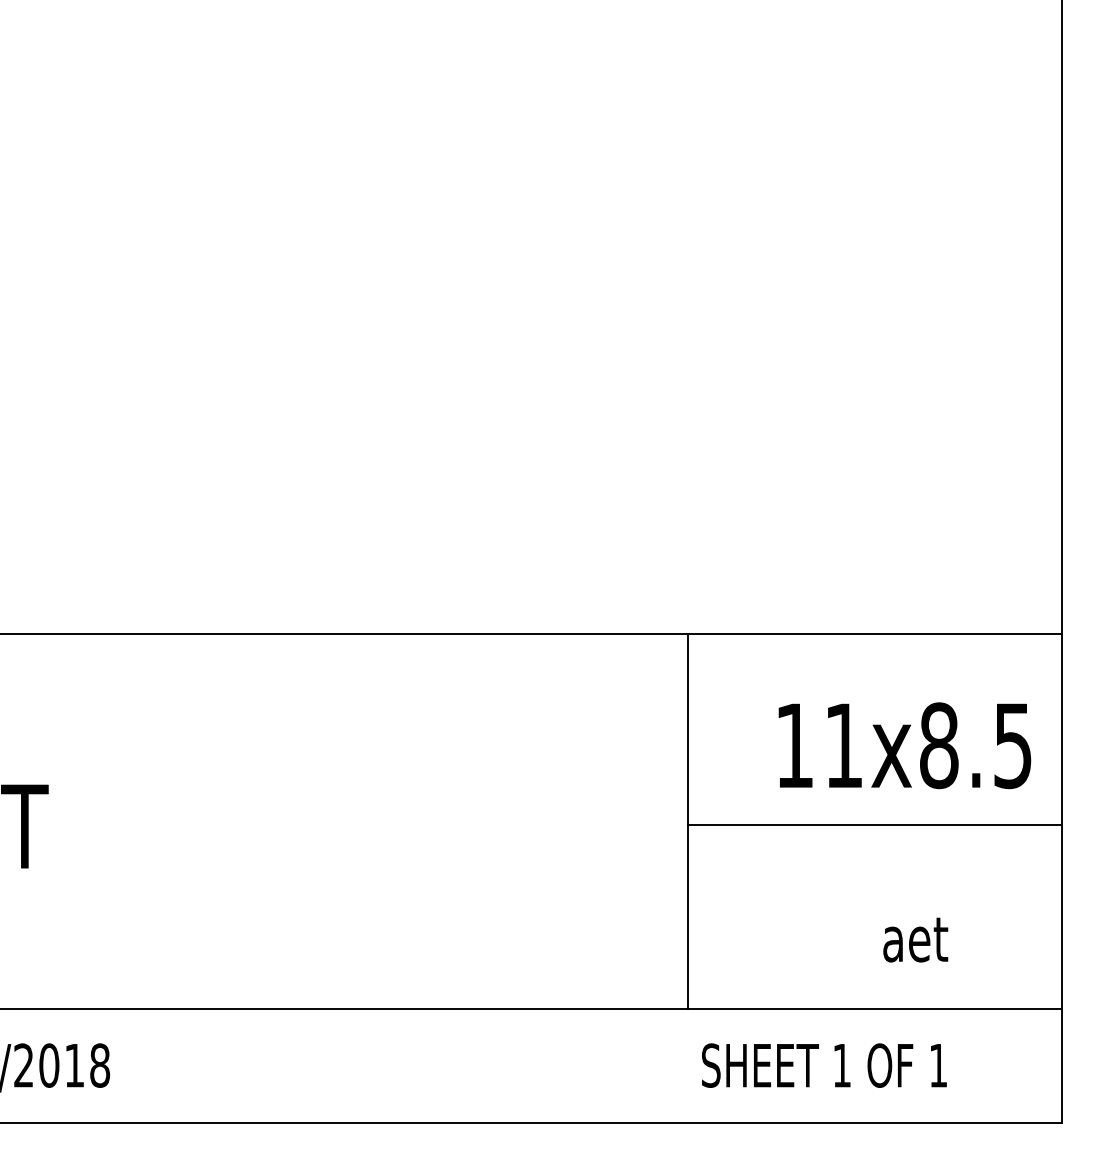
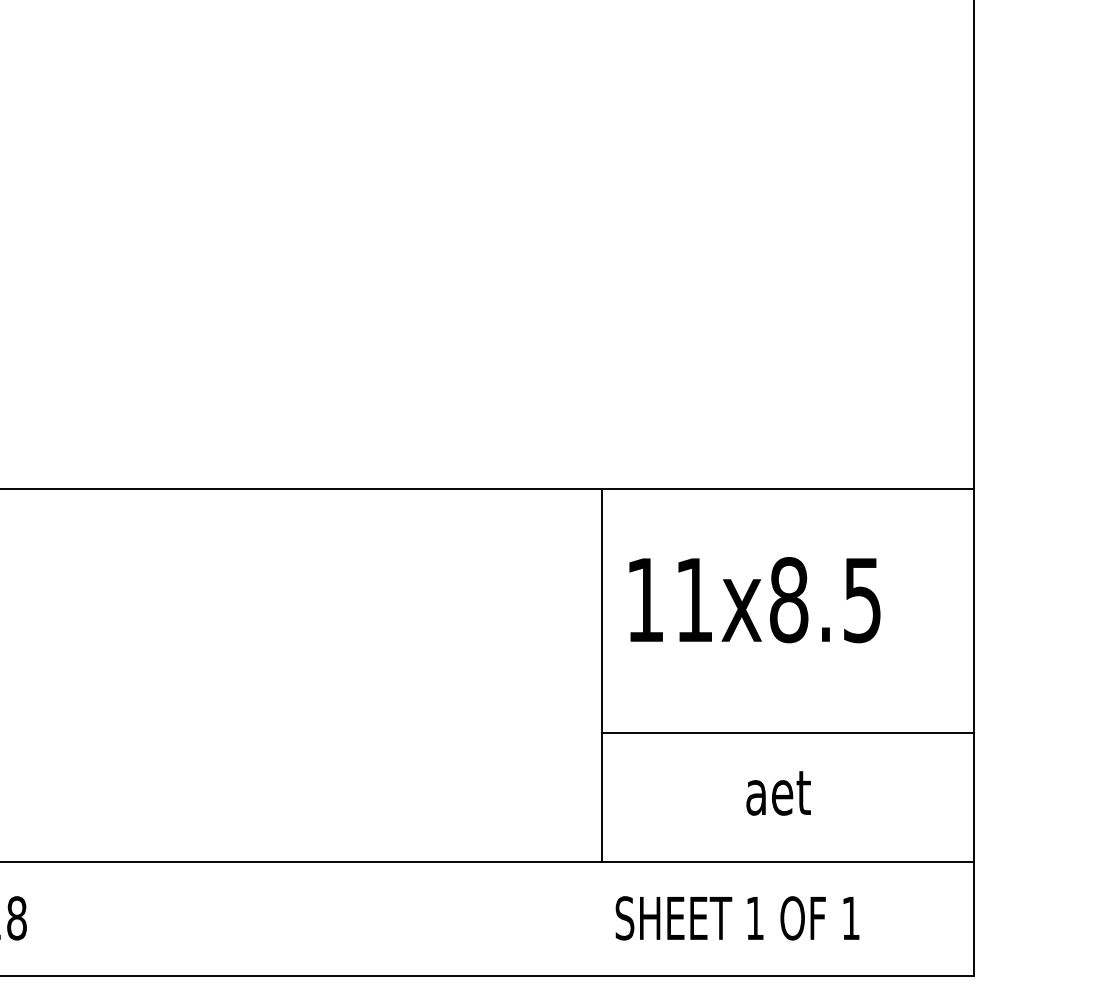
text: (904, 745) -> (754, 599), moved
line: (875, 824) -> (788, 732), moved
text: (915, 939) -> (778, 792), moved

